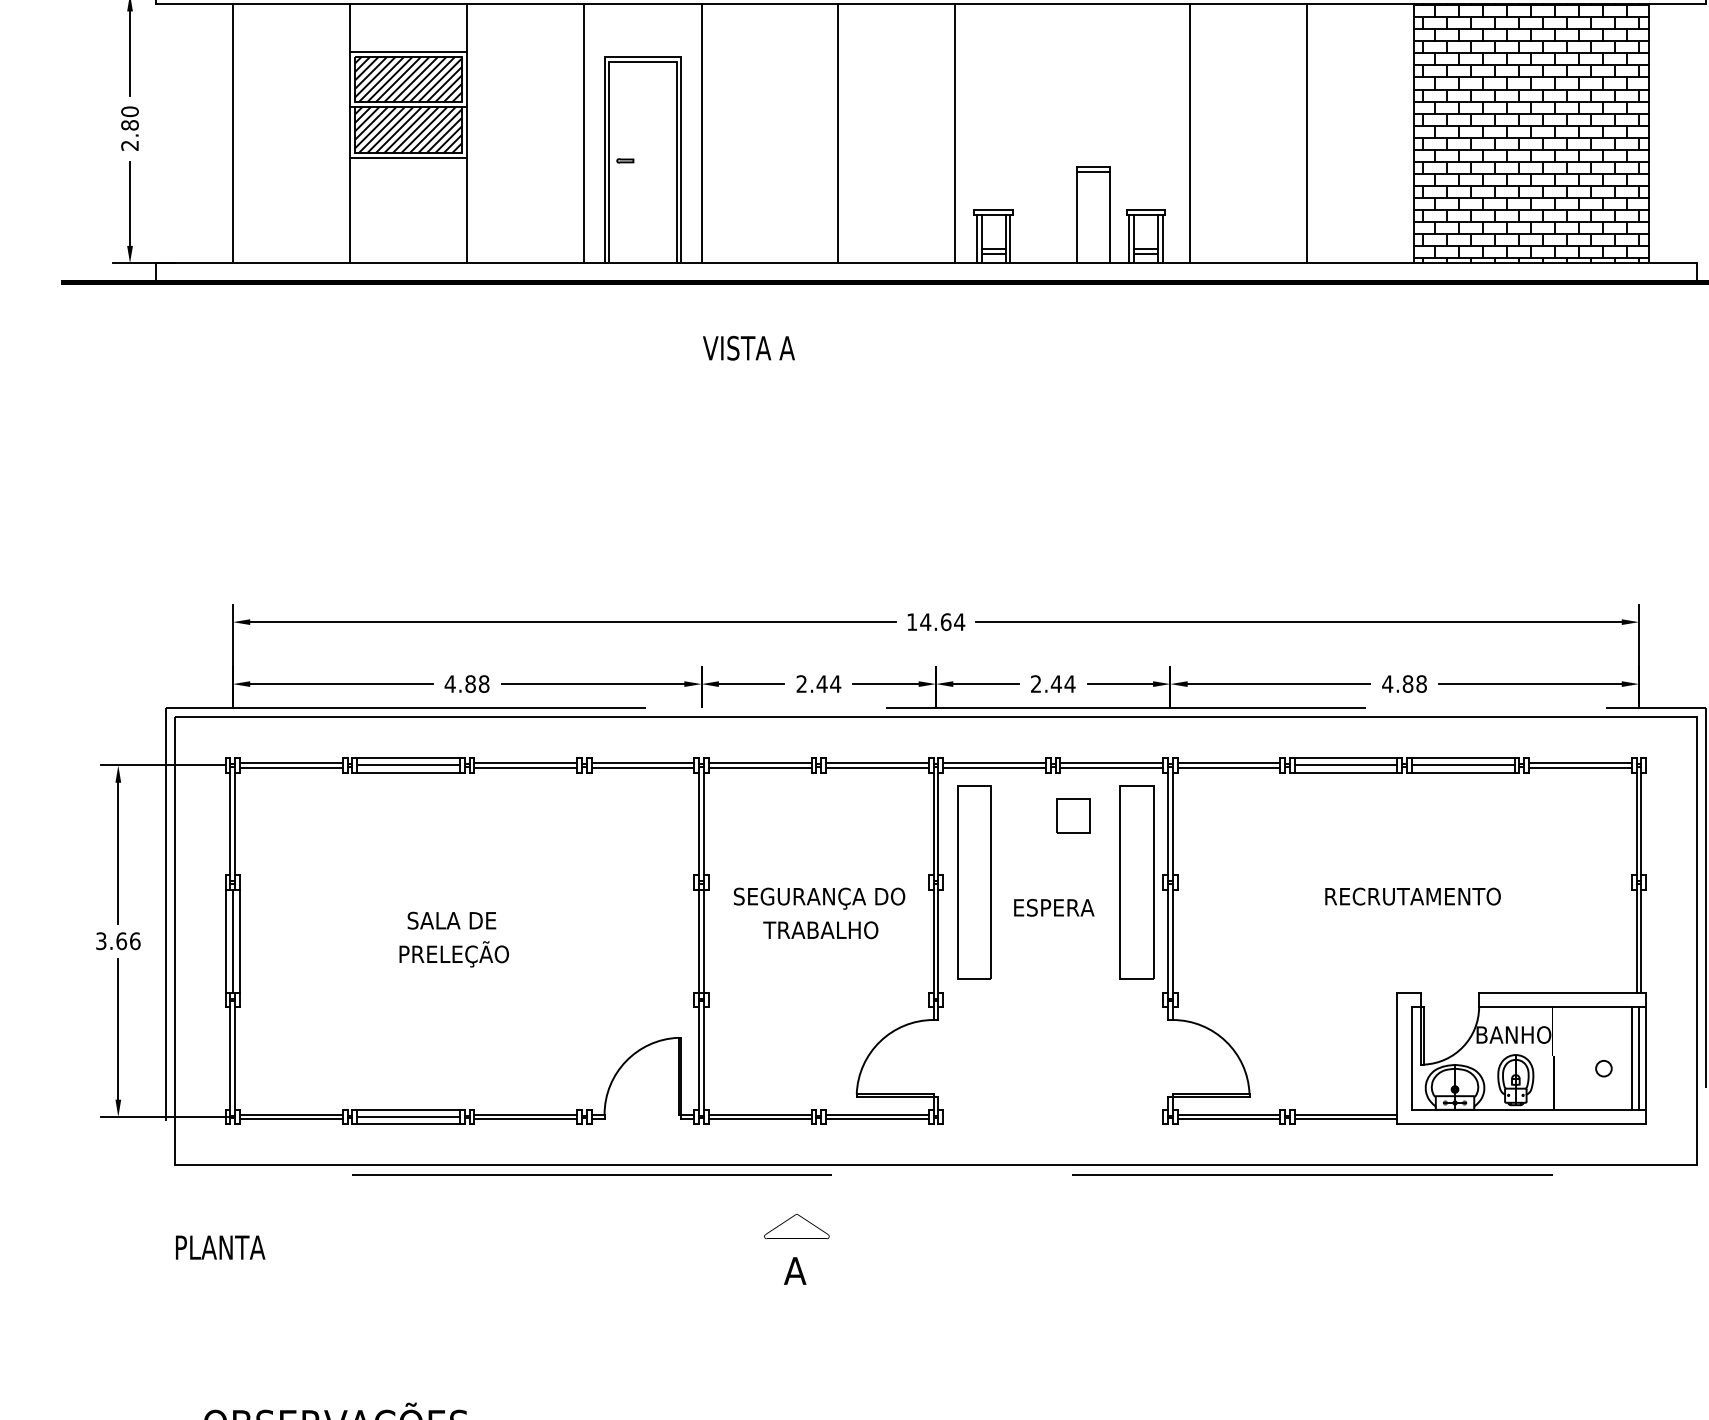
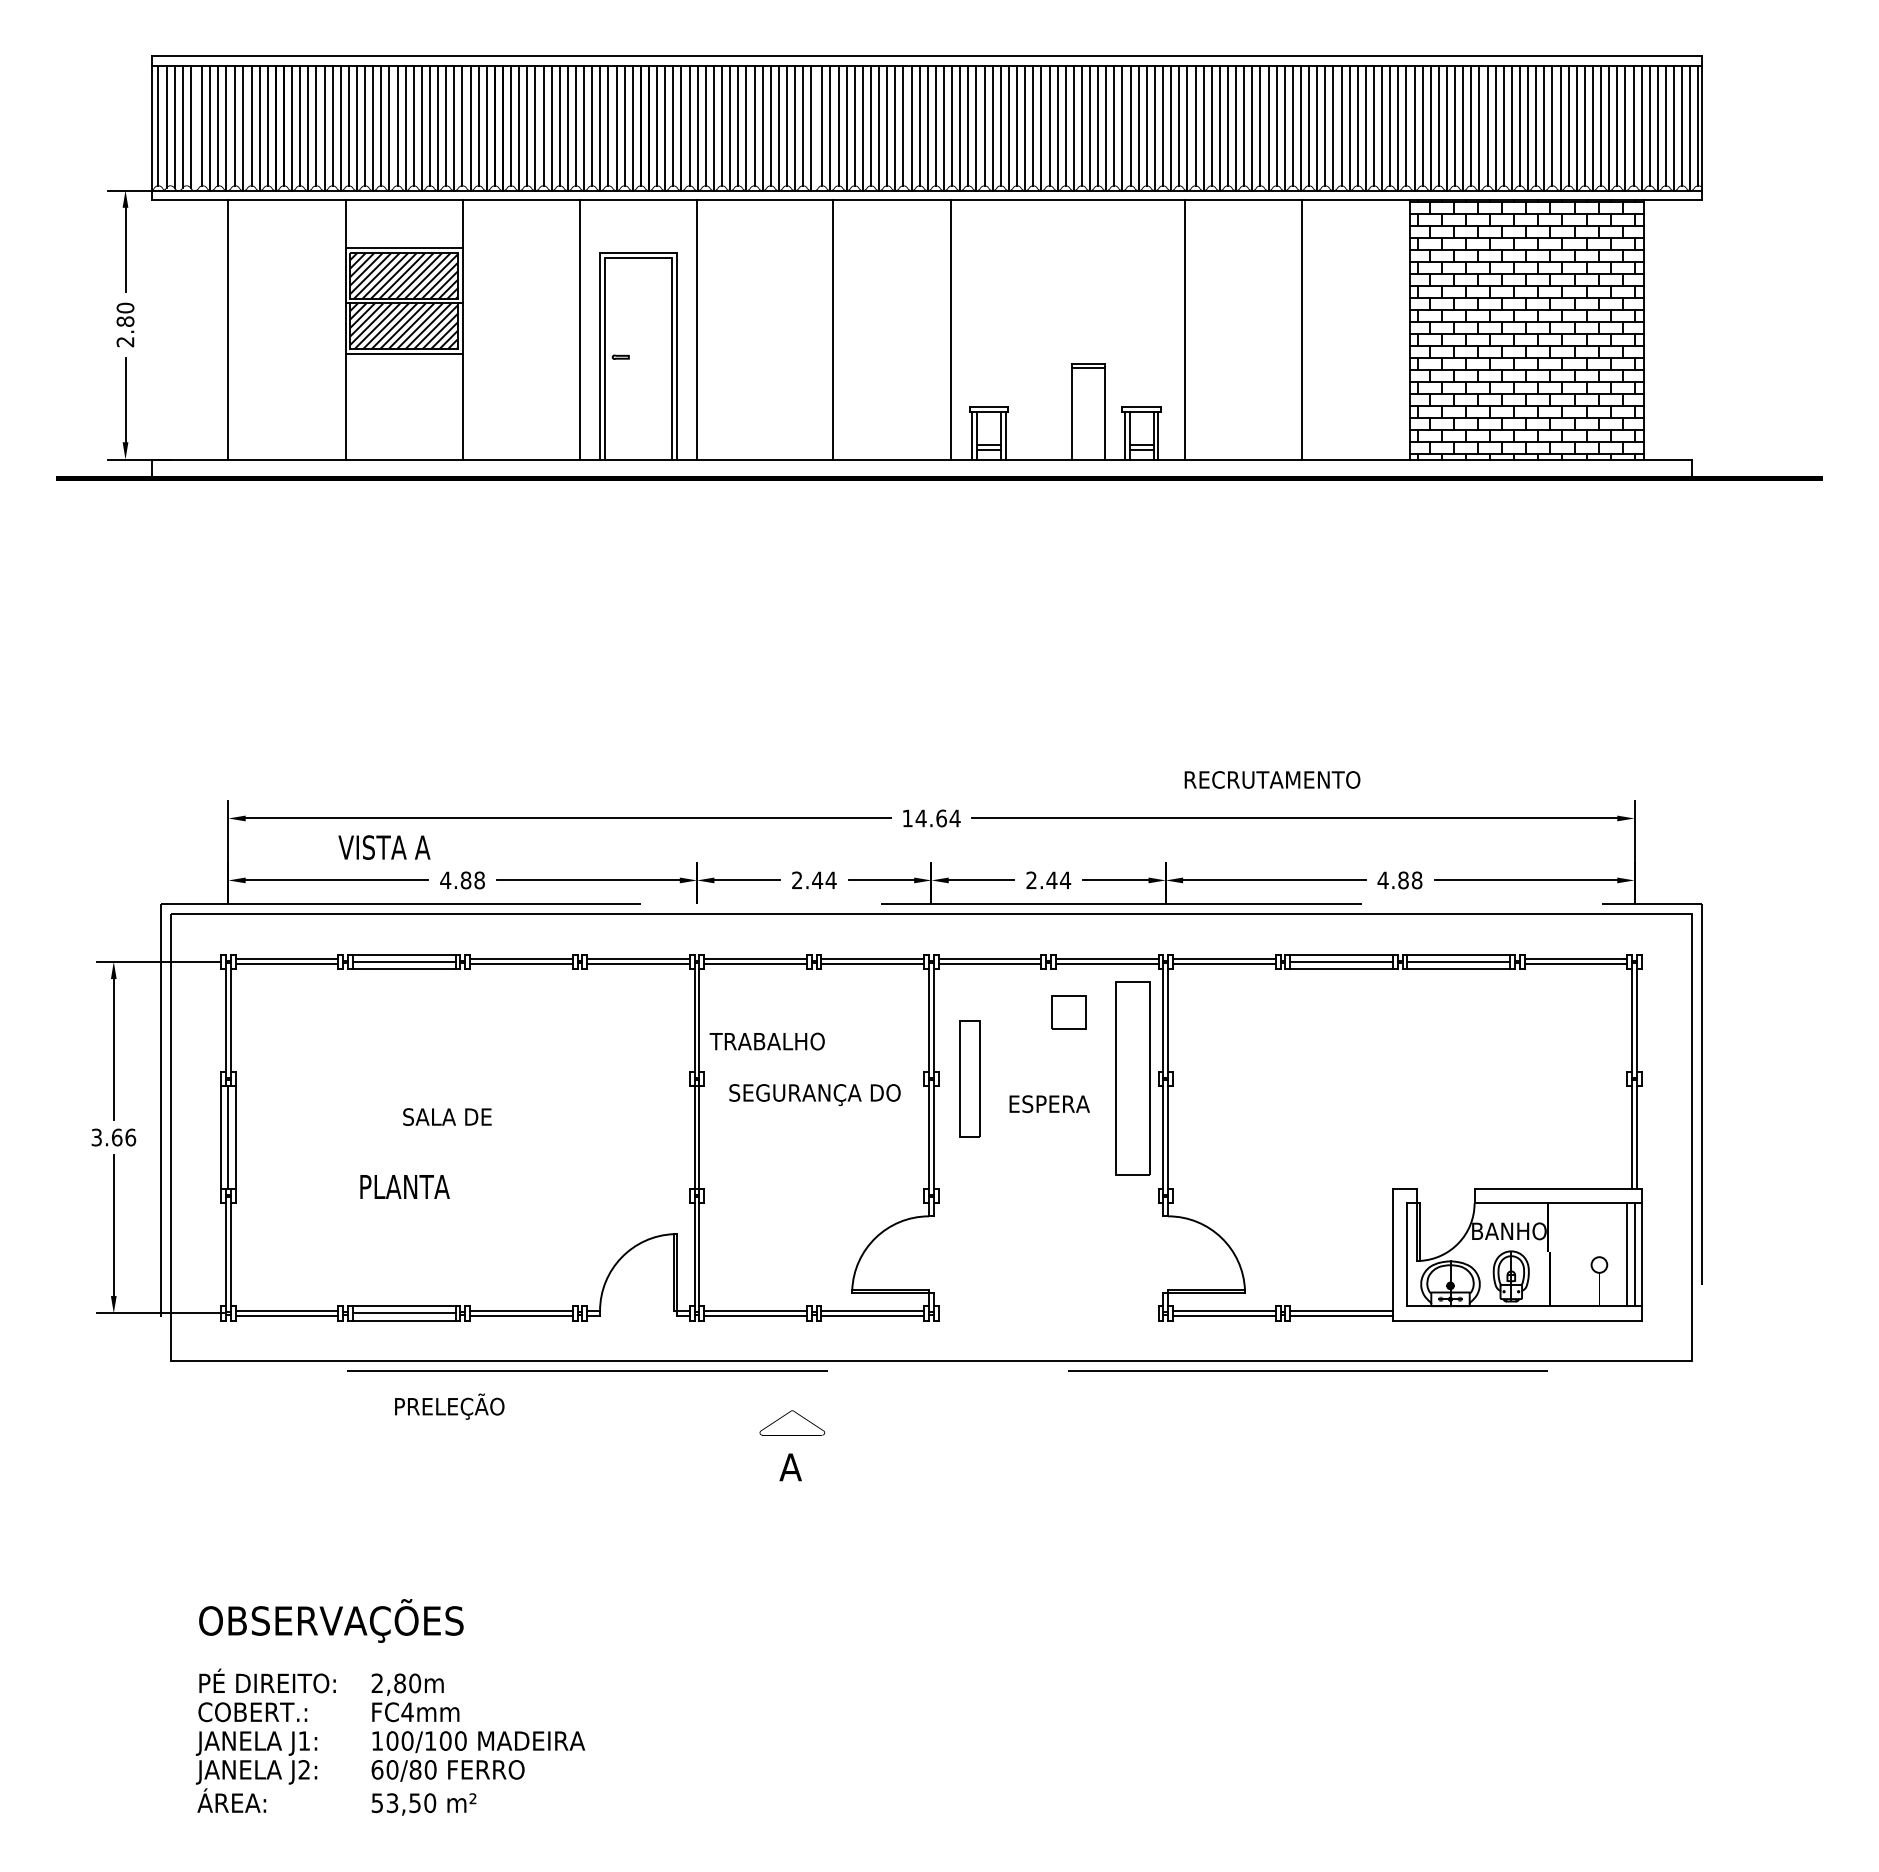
text: (749, 348) -> (384, 847), moved
part: (974, 882) -> (969, 1078), size x0.6
text: (1413, 896) -> (1272, 779), moved
text: (820, 930) -> (766, 1041), moved
text: (454, 954) -> (449, 1406), moved
text: (220, 1247) -> (404, 1186), moved

